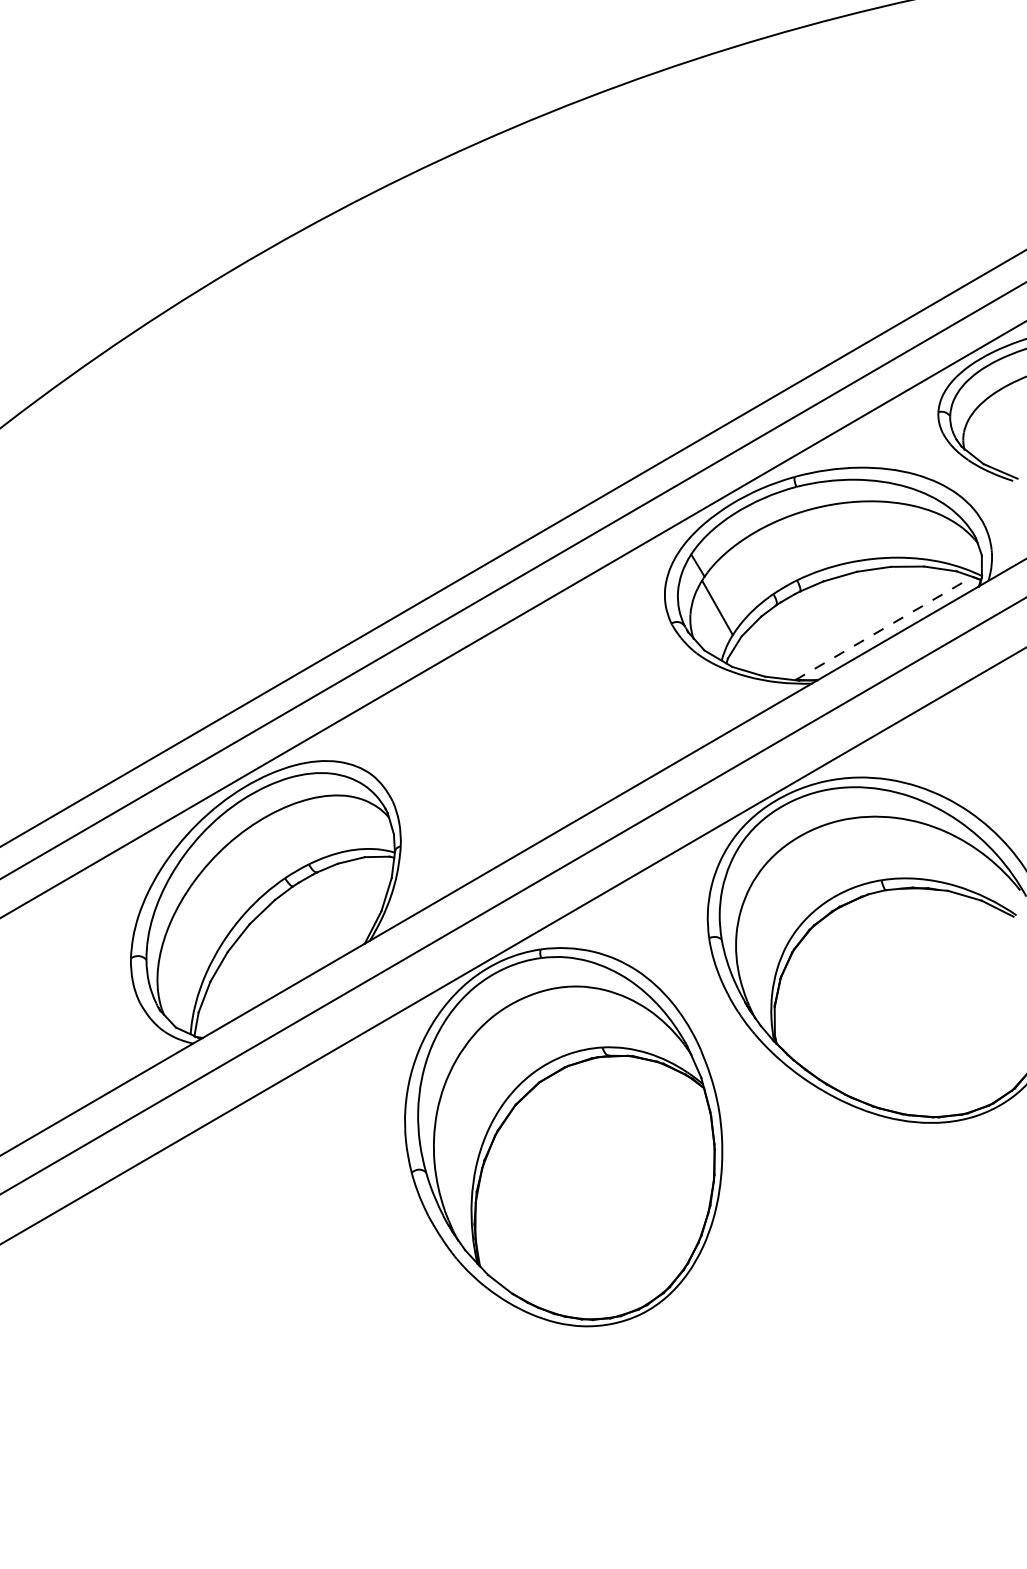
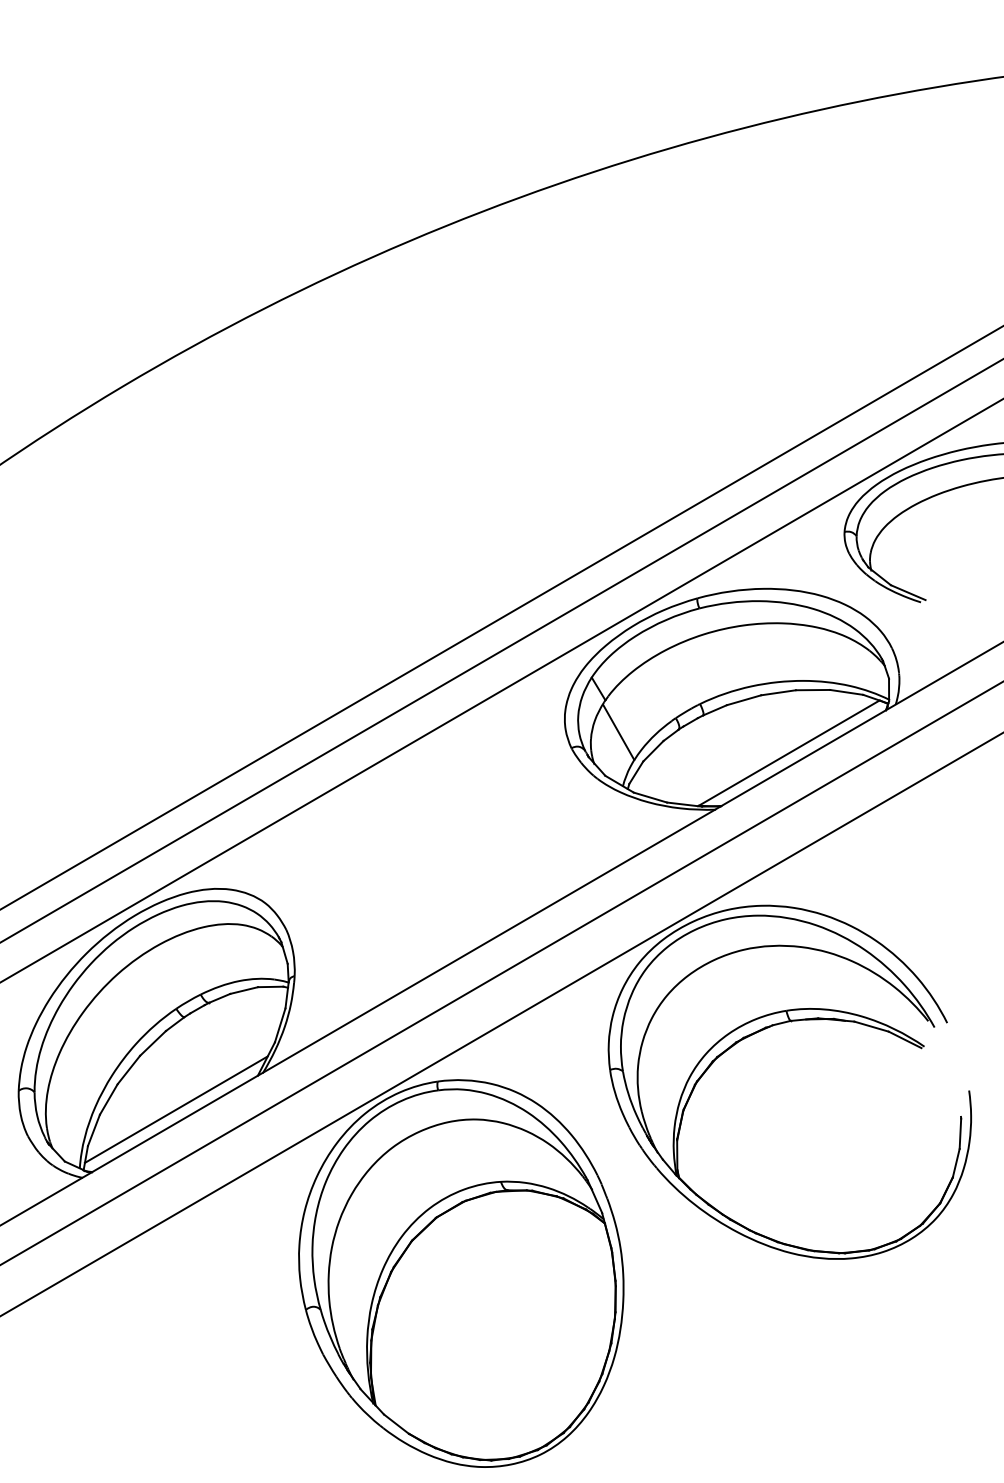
line: (883, 628) -> (788, 753), dashed -> solid
line: (284, 976) -> (175, 1109), added

